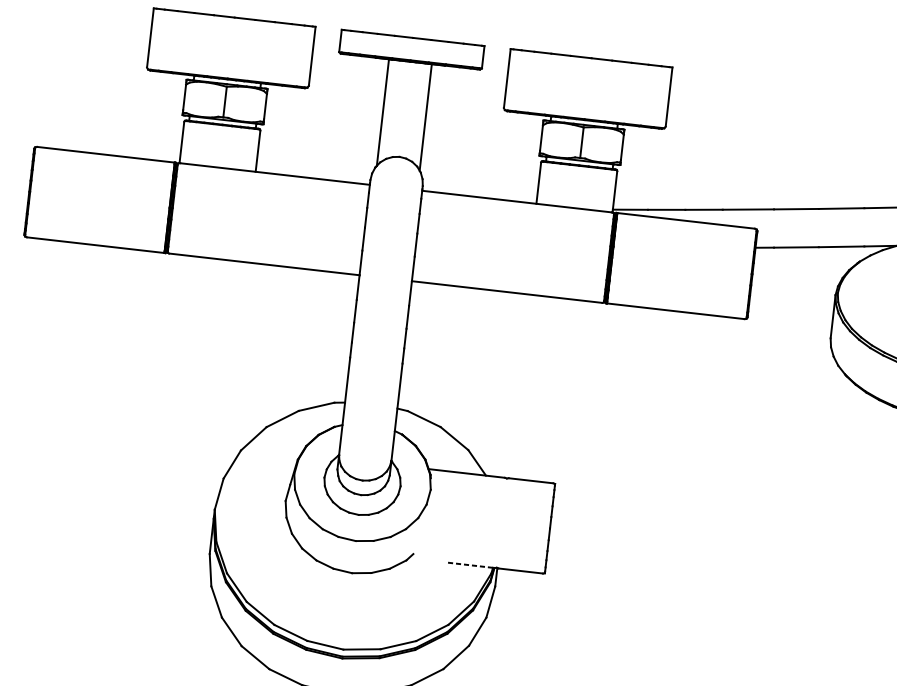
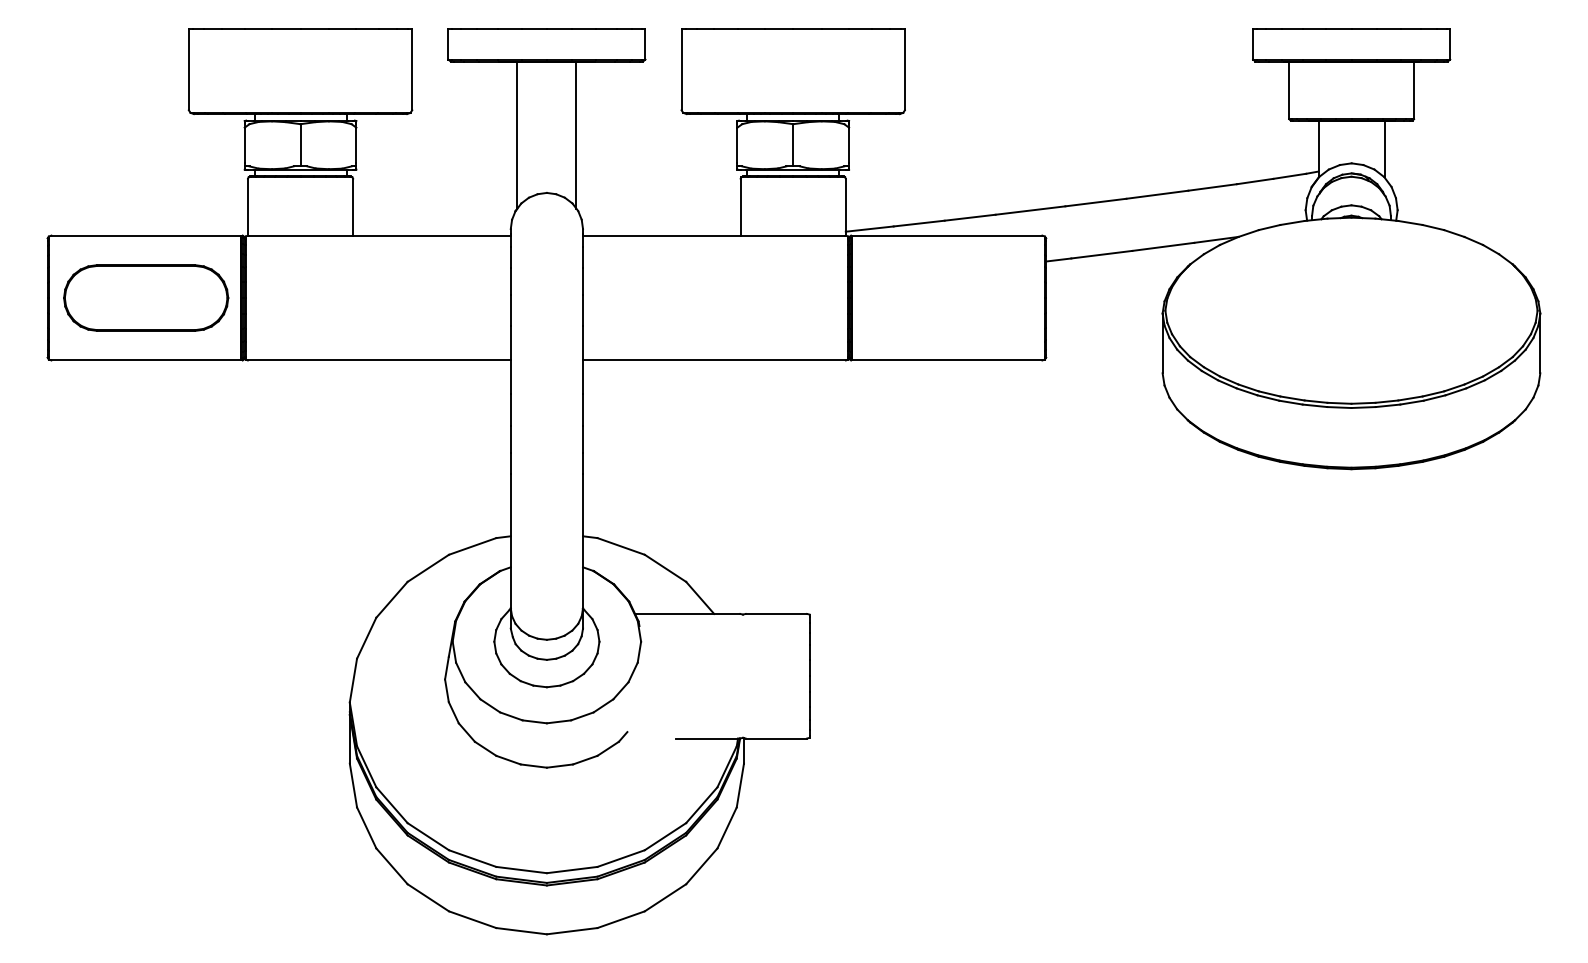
part: (100, 199) -> (146, 297), added
line: (471, 565) -> (708, 738), dashed -> solid

